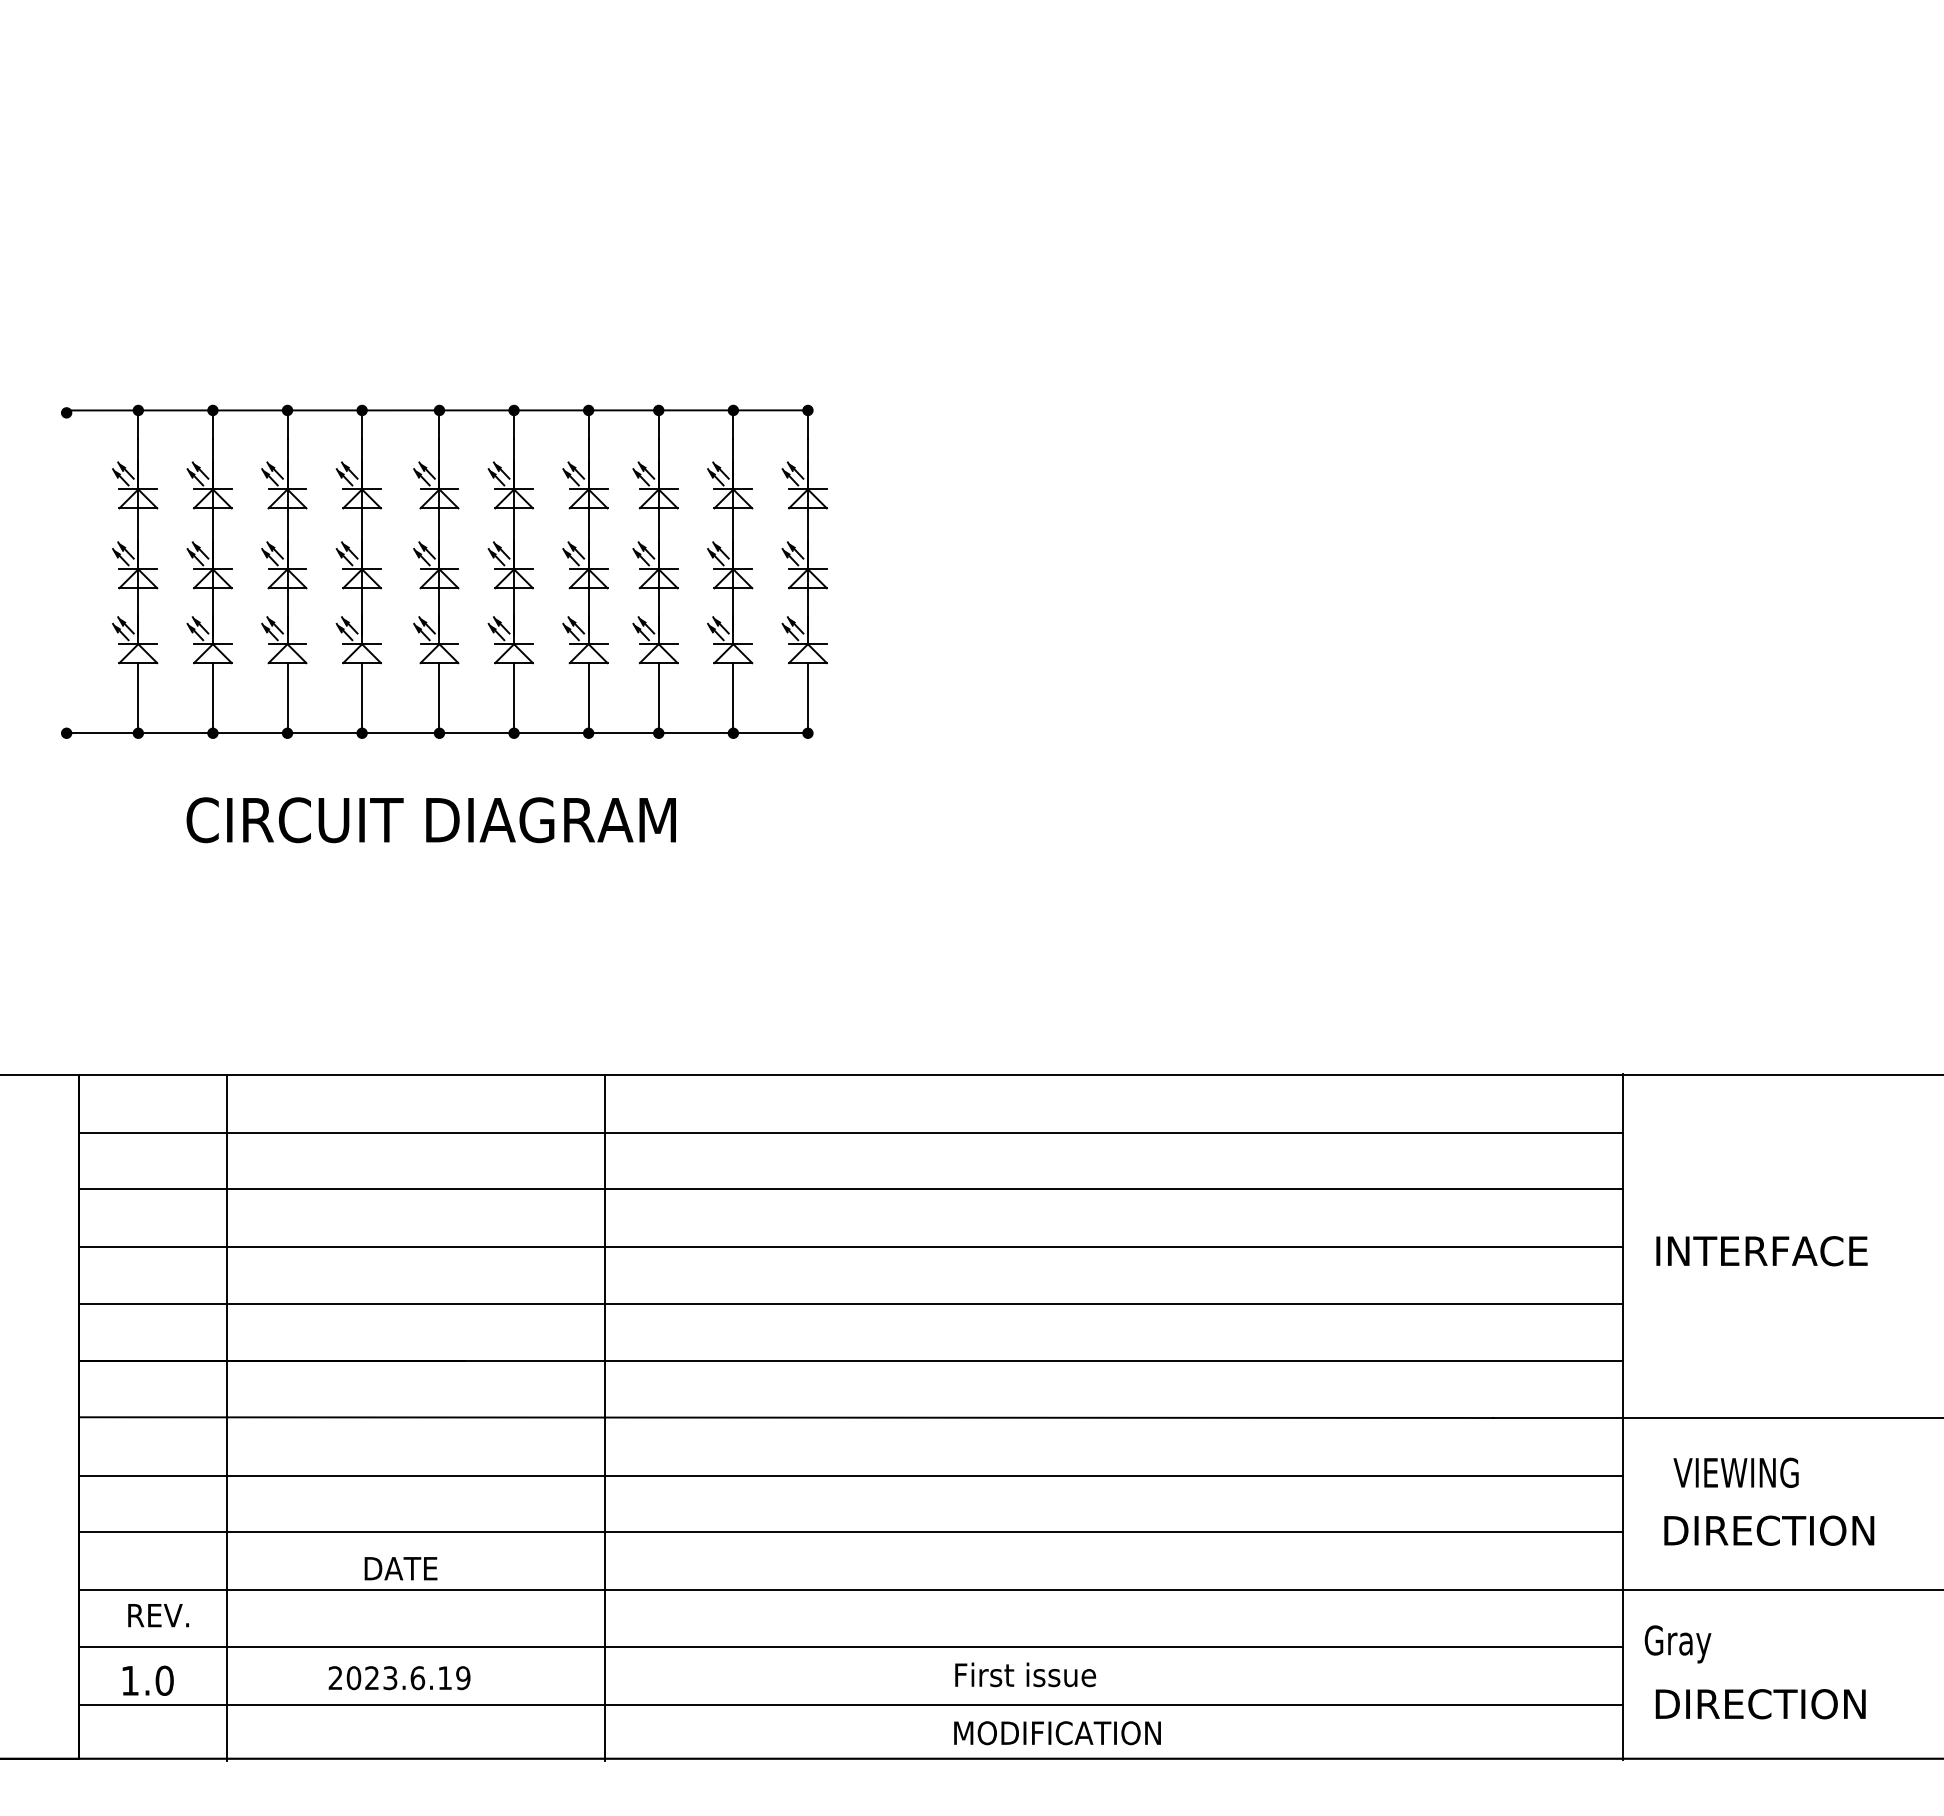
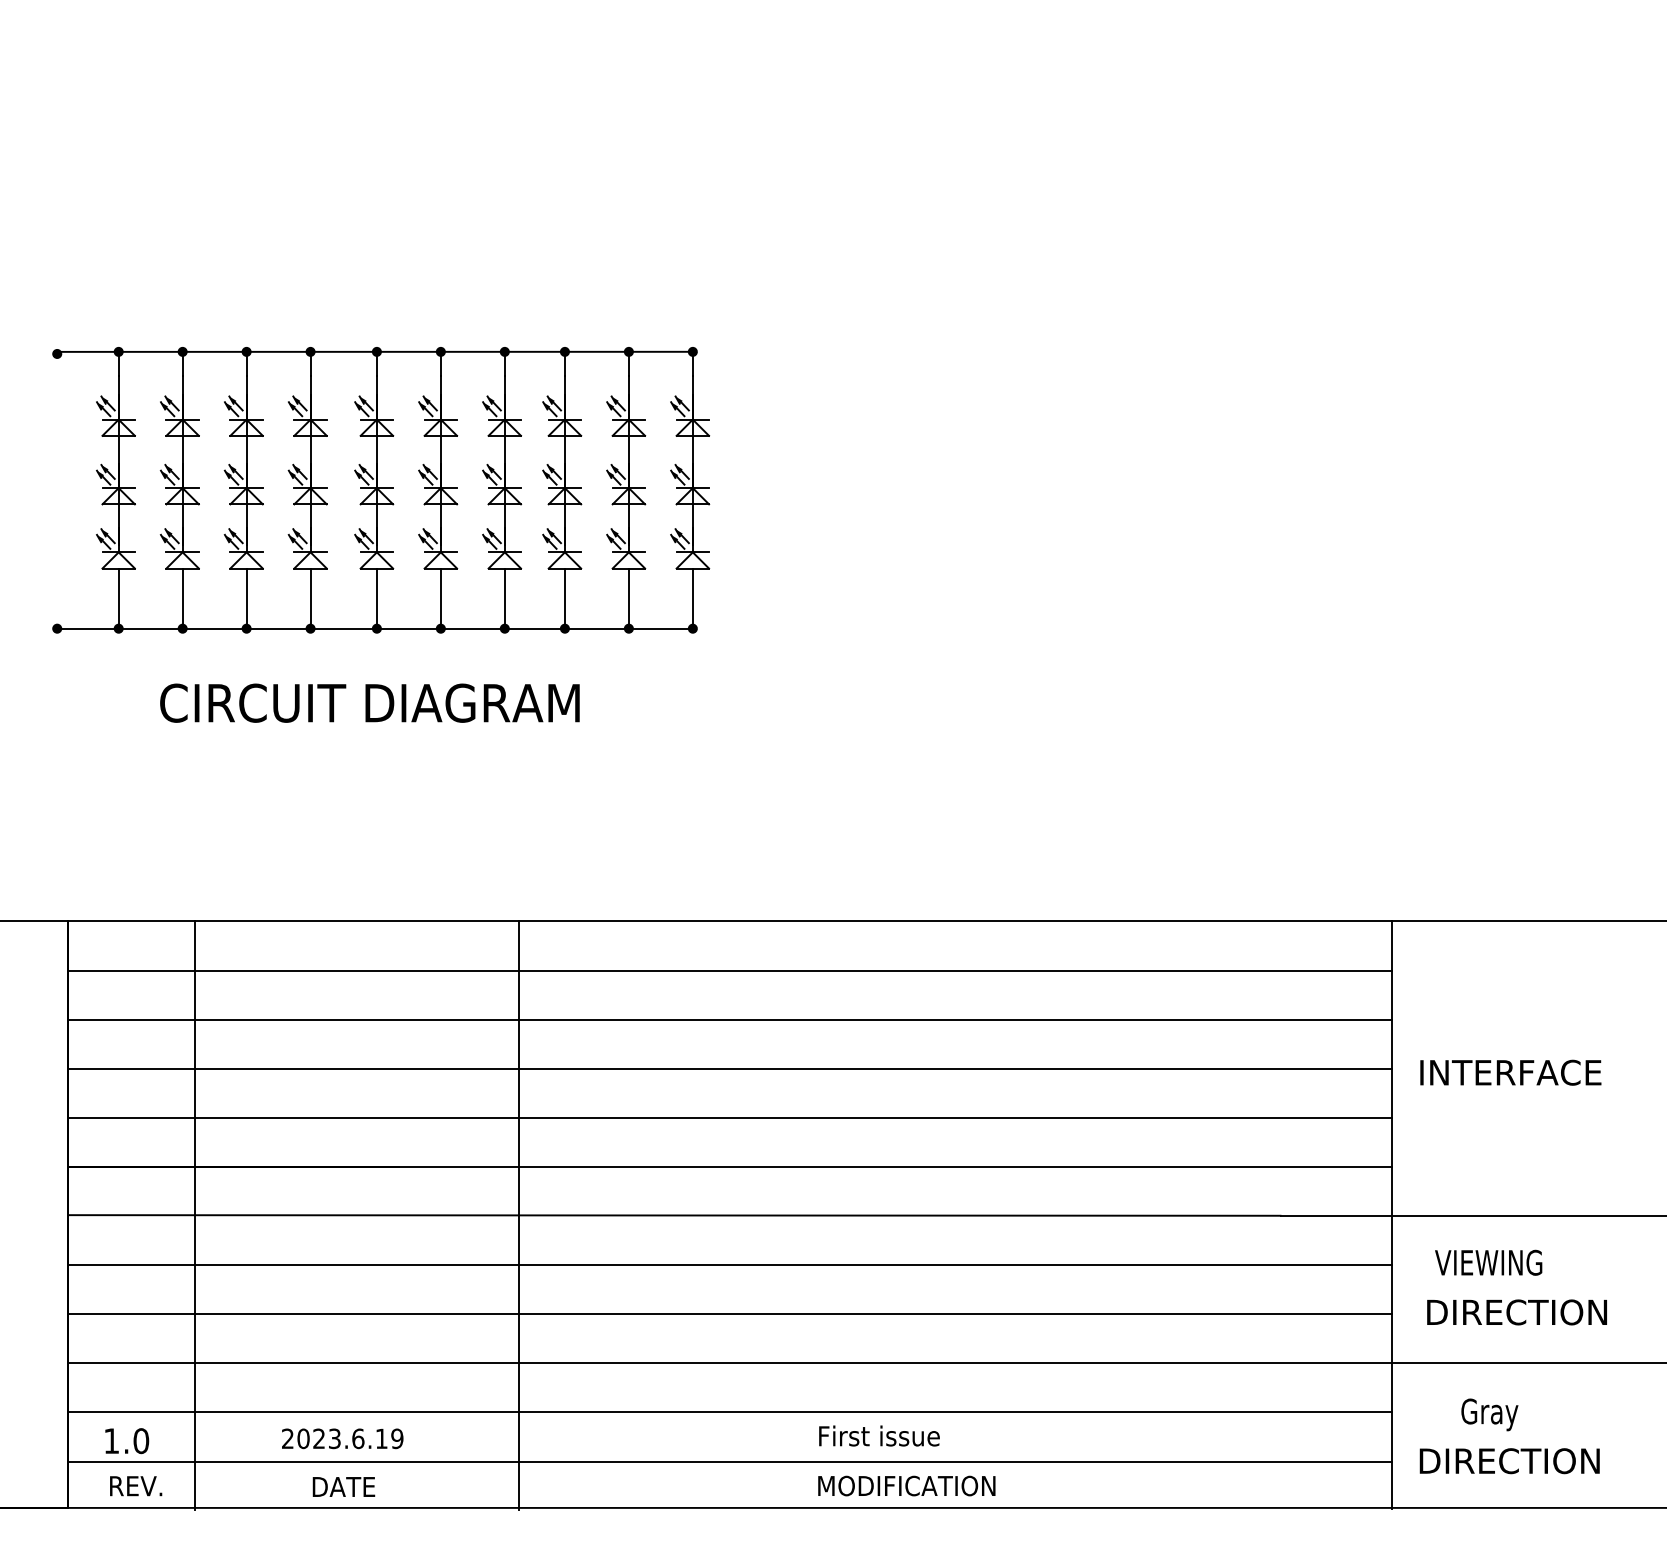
text: (400, 1568) -> (343, 1486), moved
text: (159, 1615) -> (136, 1486), moved
text: (1677, 1643) -> (1489, 1414), moved

